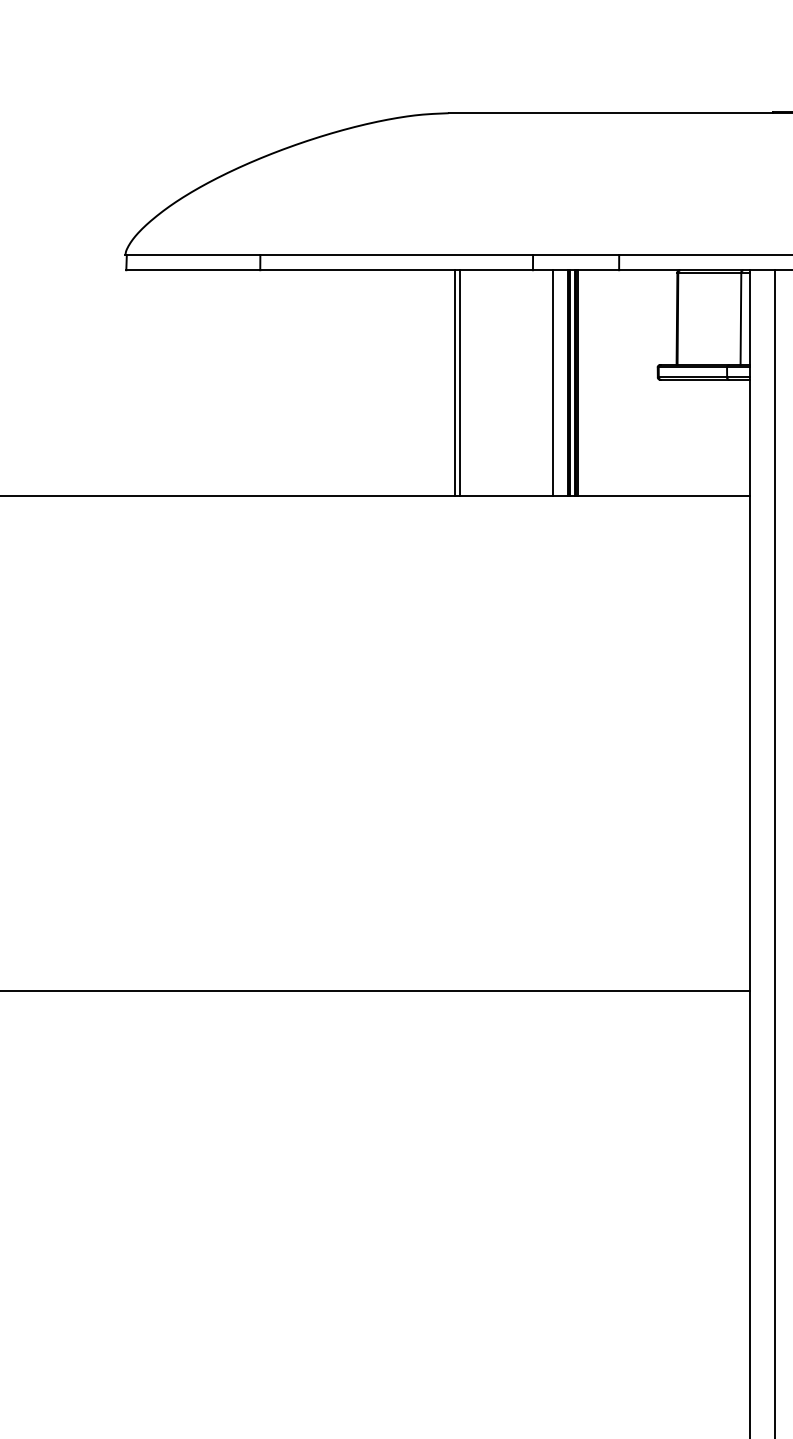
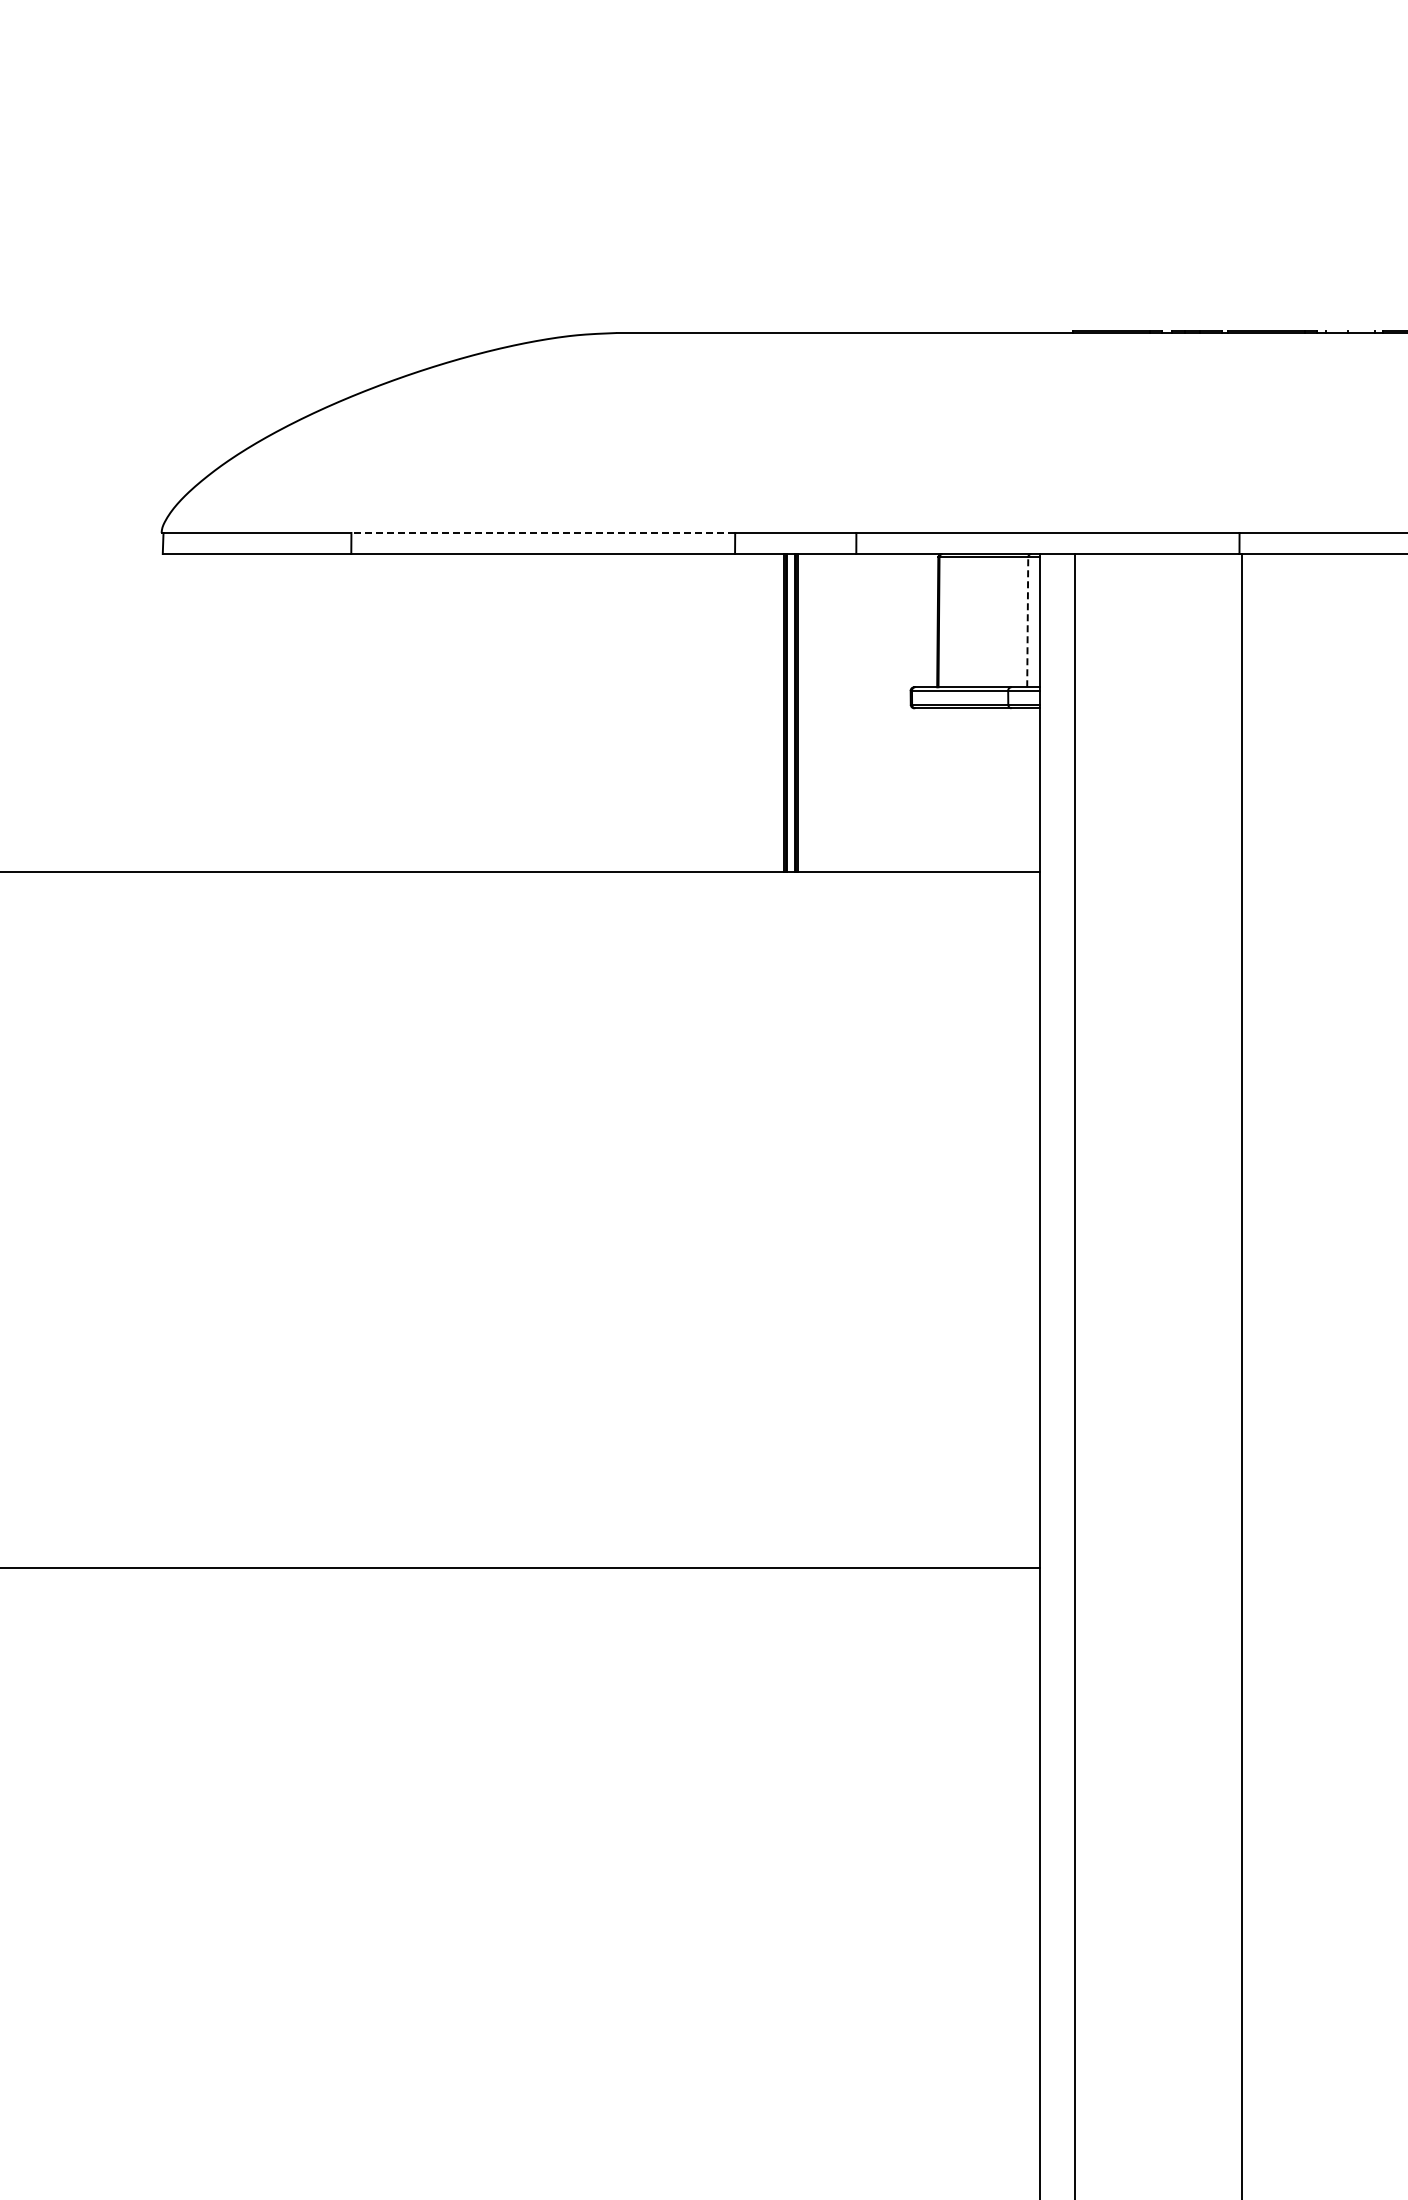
line: (396, 254) -> (543, 532), solid -> dashed
line: (740, 318) -> (1027, 622), solid -> dashed
line: (455, 382) -> (625, 712), removed
line: (460, 382) -> (633, 712), removed
line: (553, 382) -> (763, 712), removed

